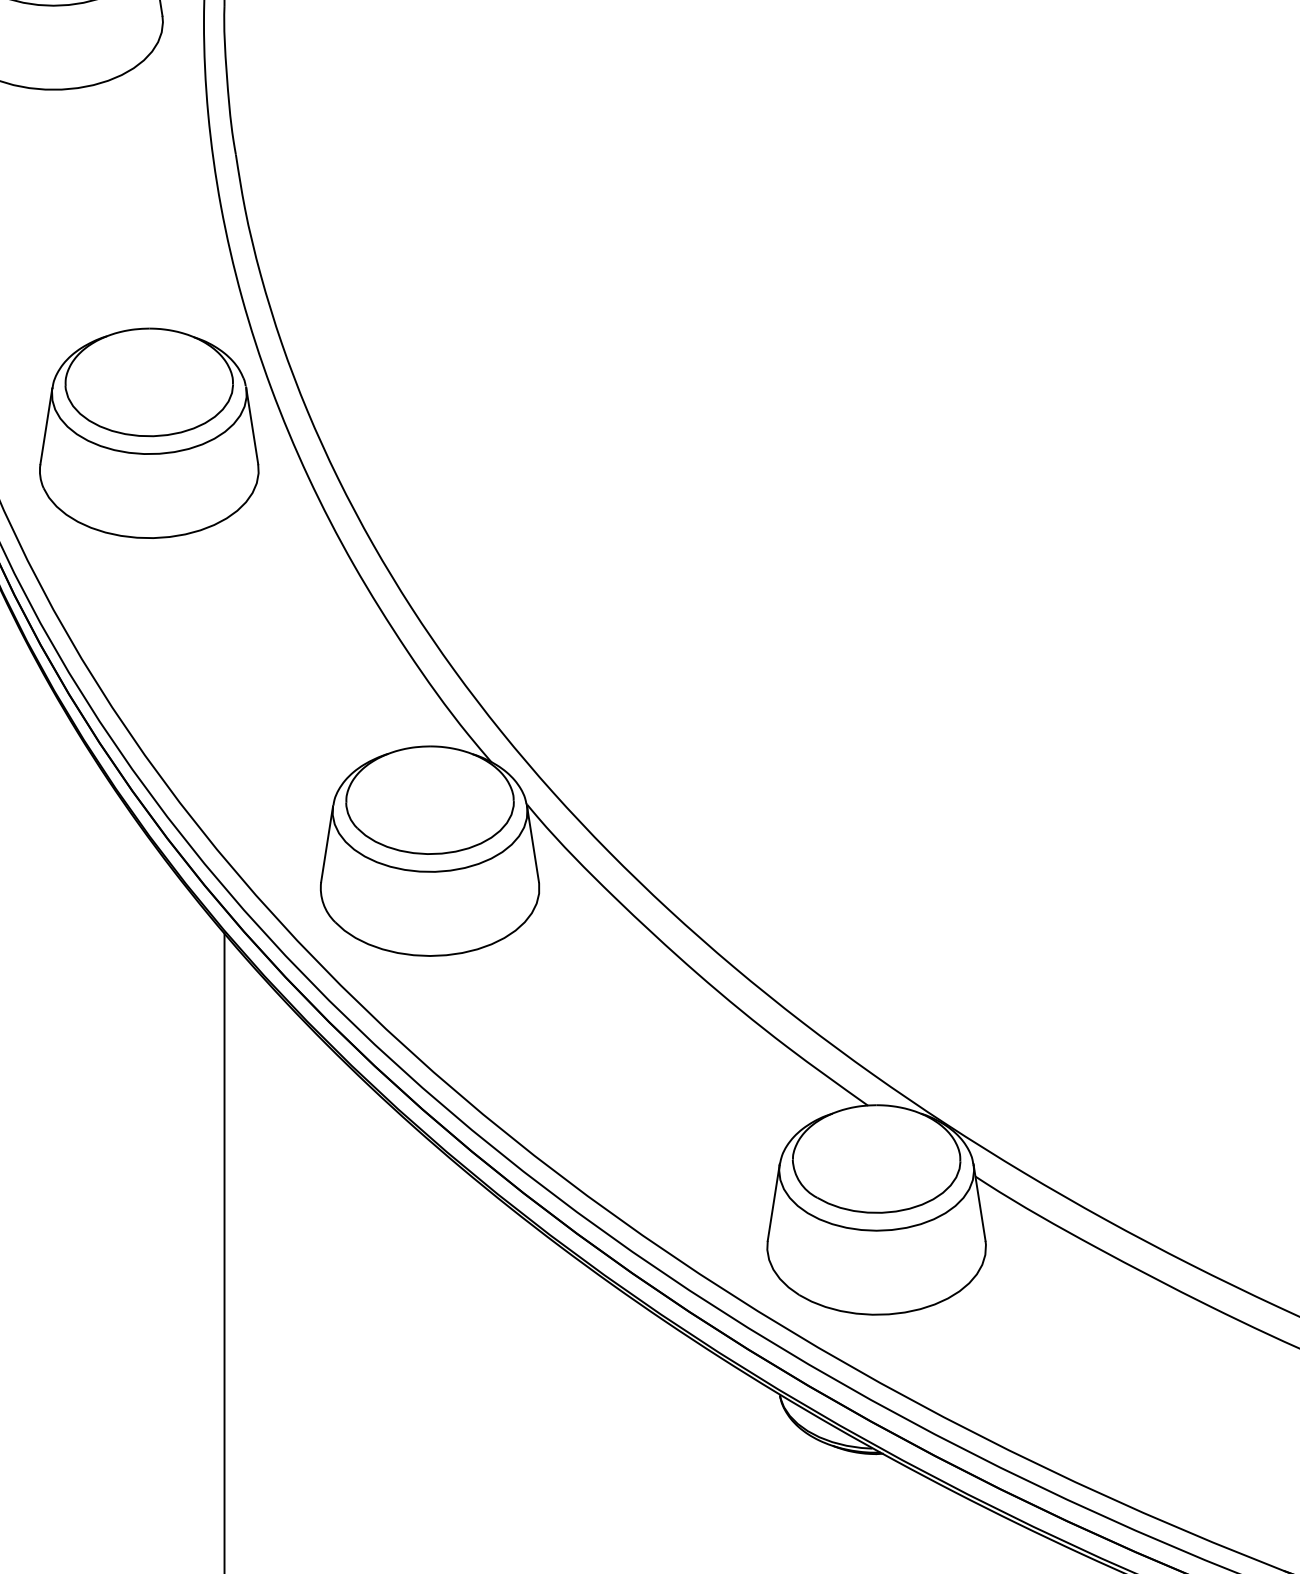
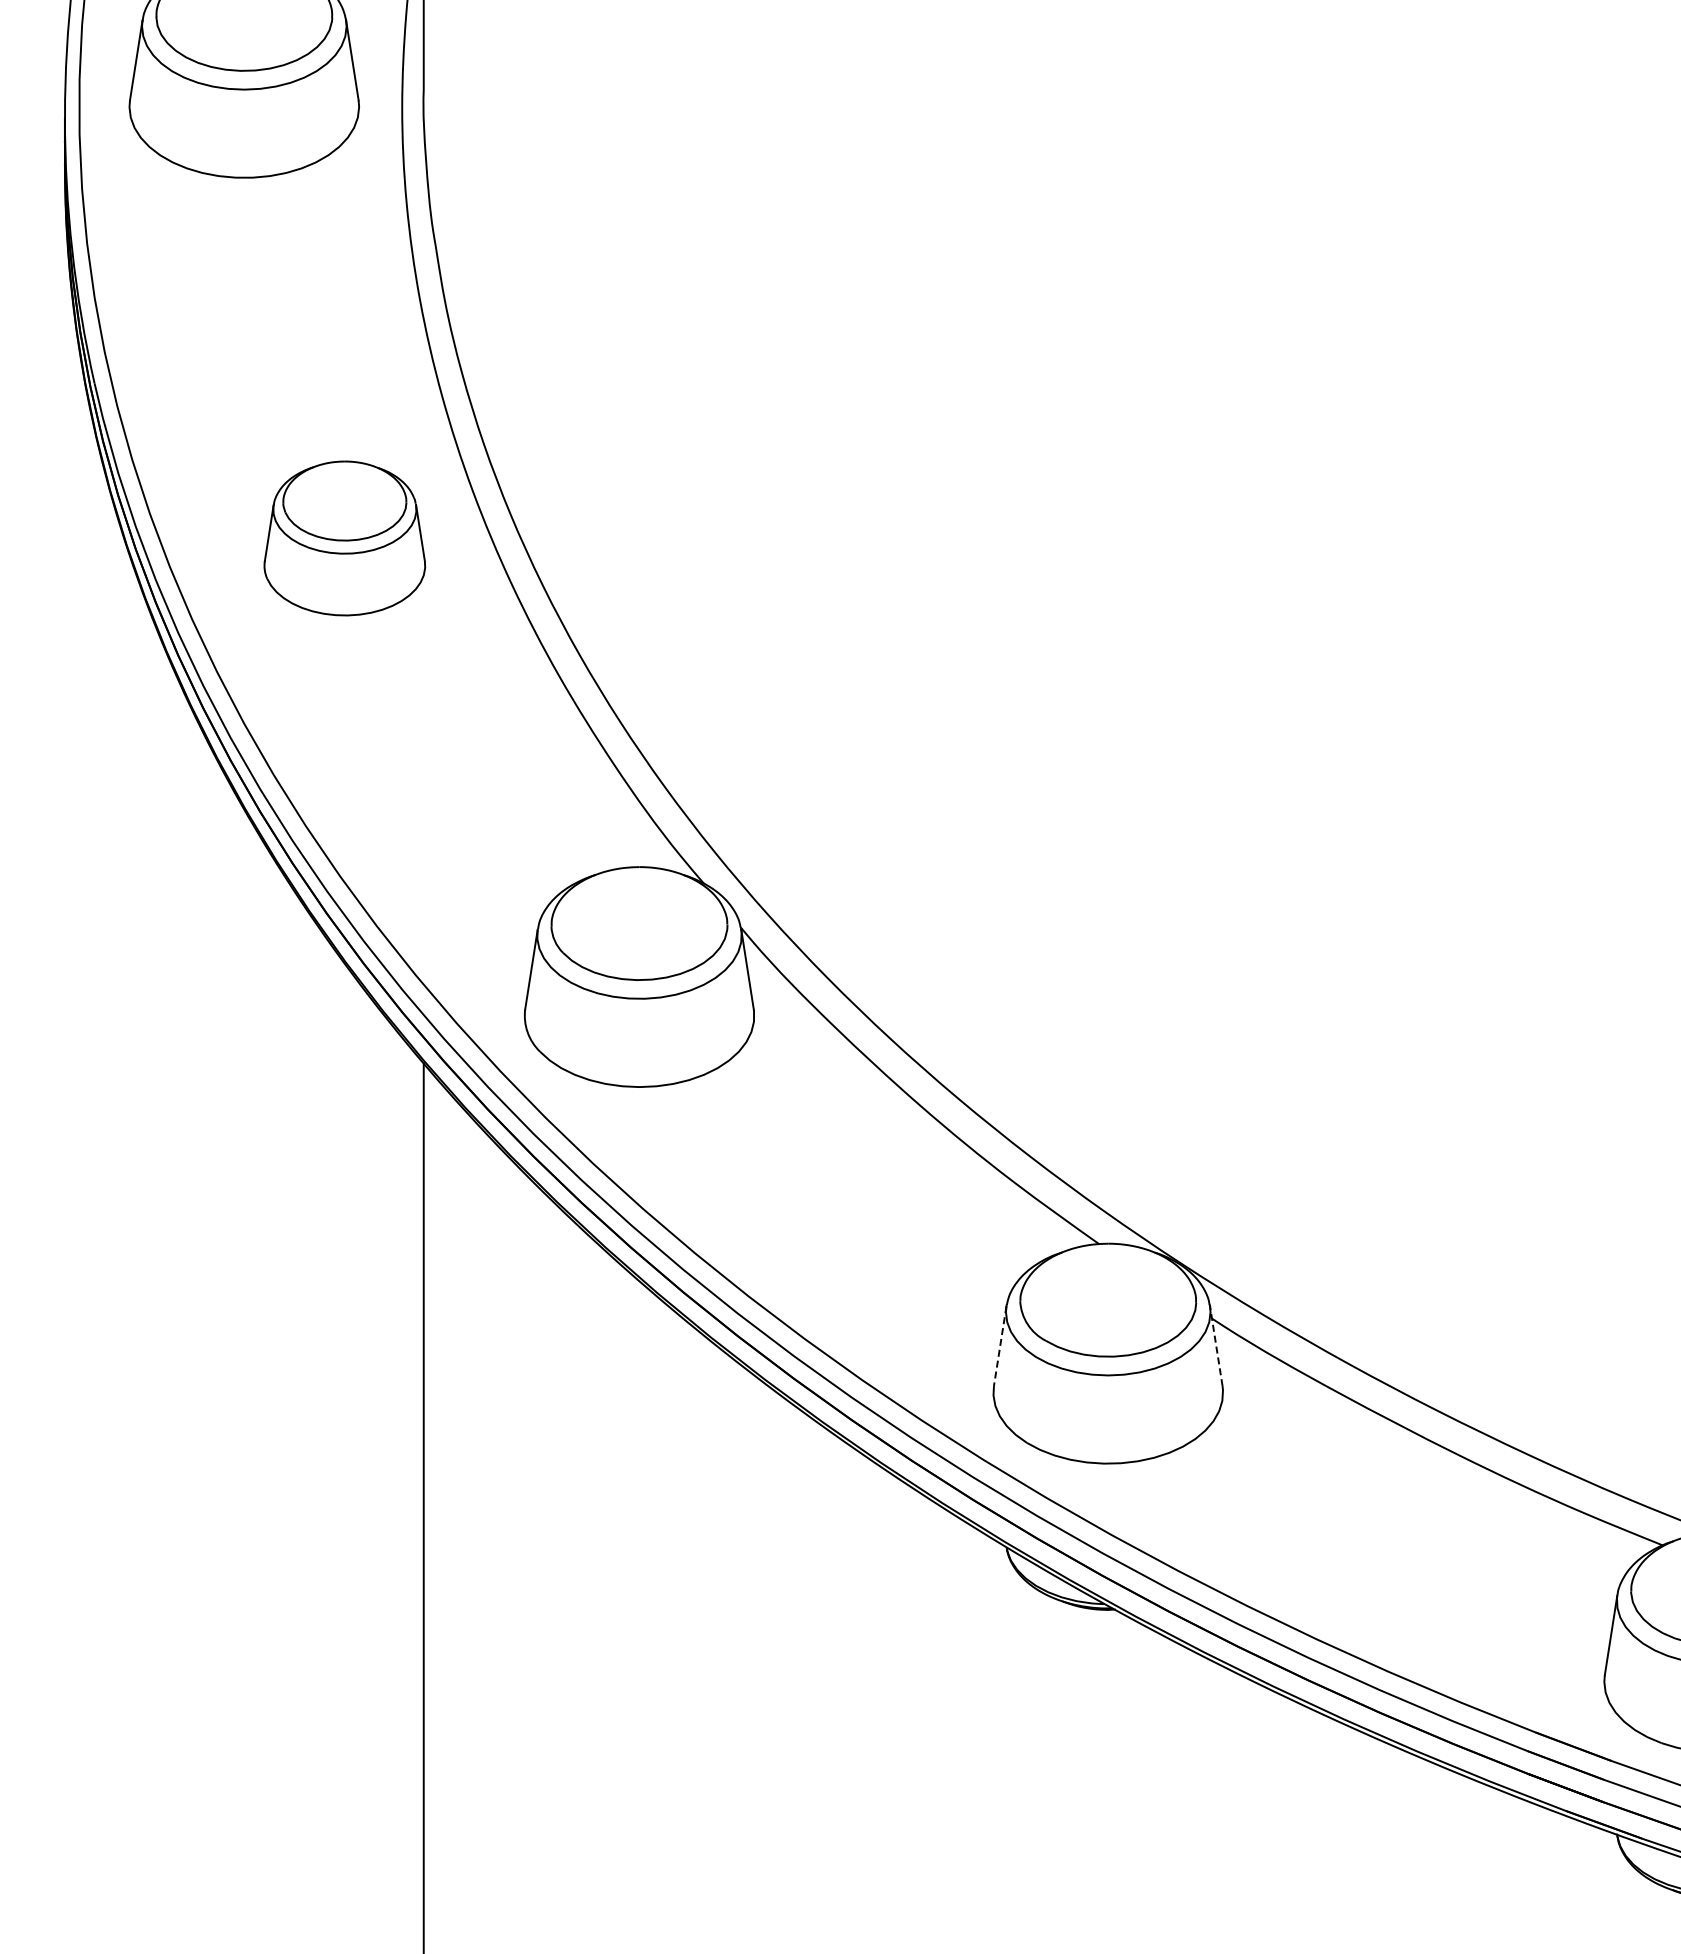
part: (149, 433) -> (344, 538), size x0.7
line: (979, 1202) -> (1216, 1345), solid -> dashed
line: (773, 1203) -> (1000, 1346), solid -> dashed

